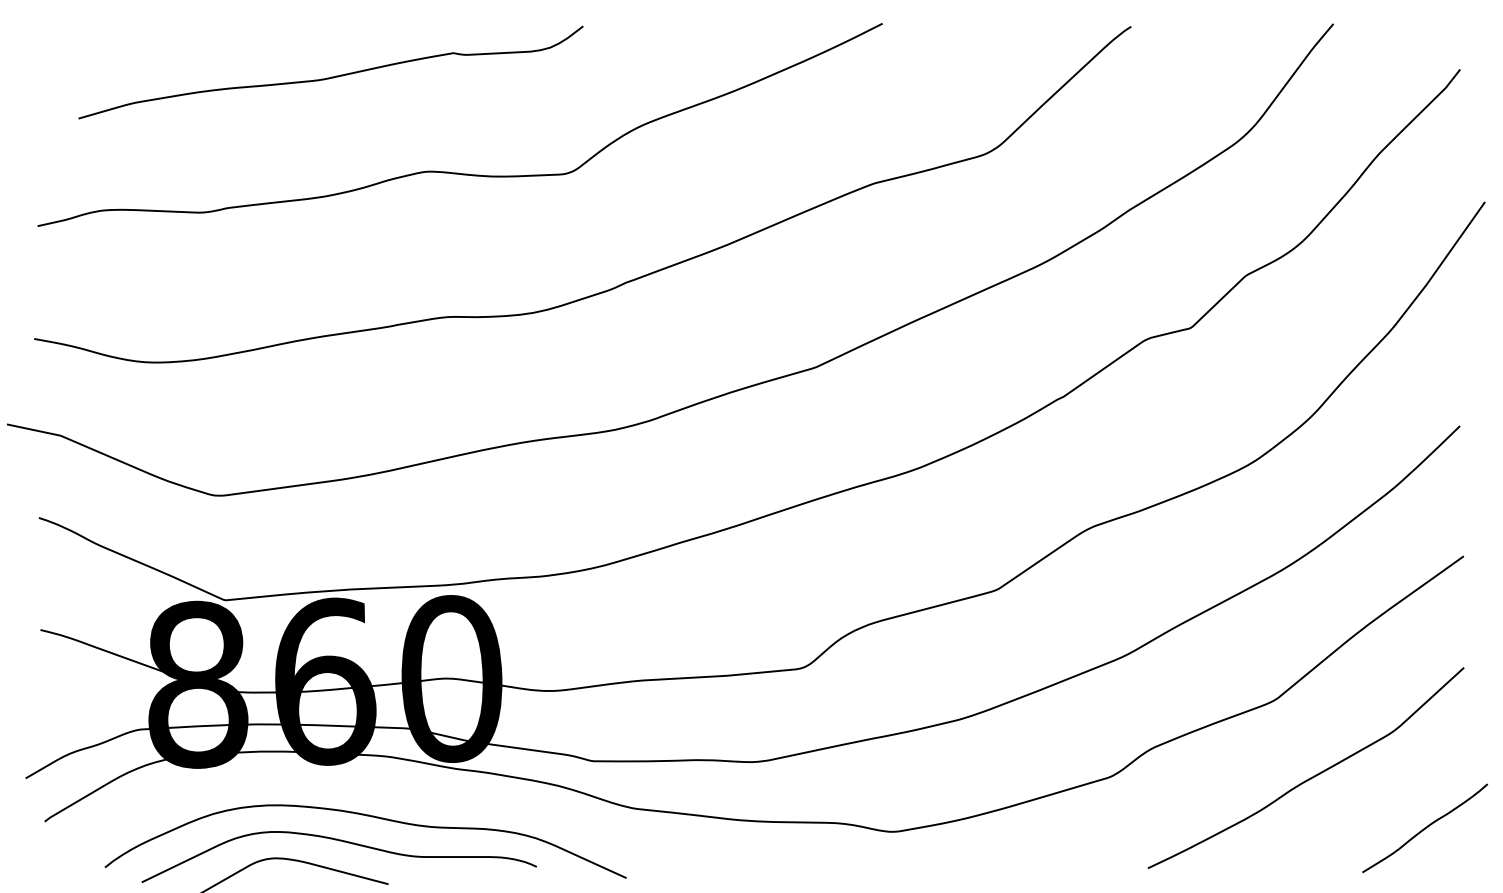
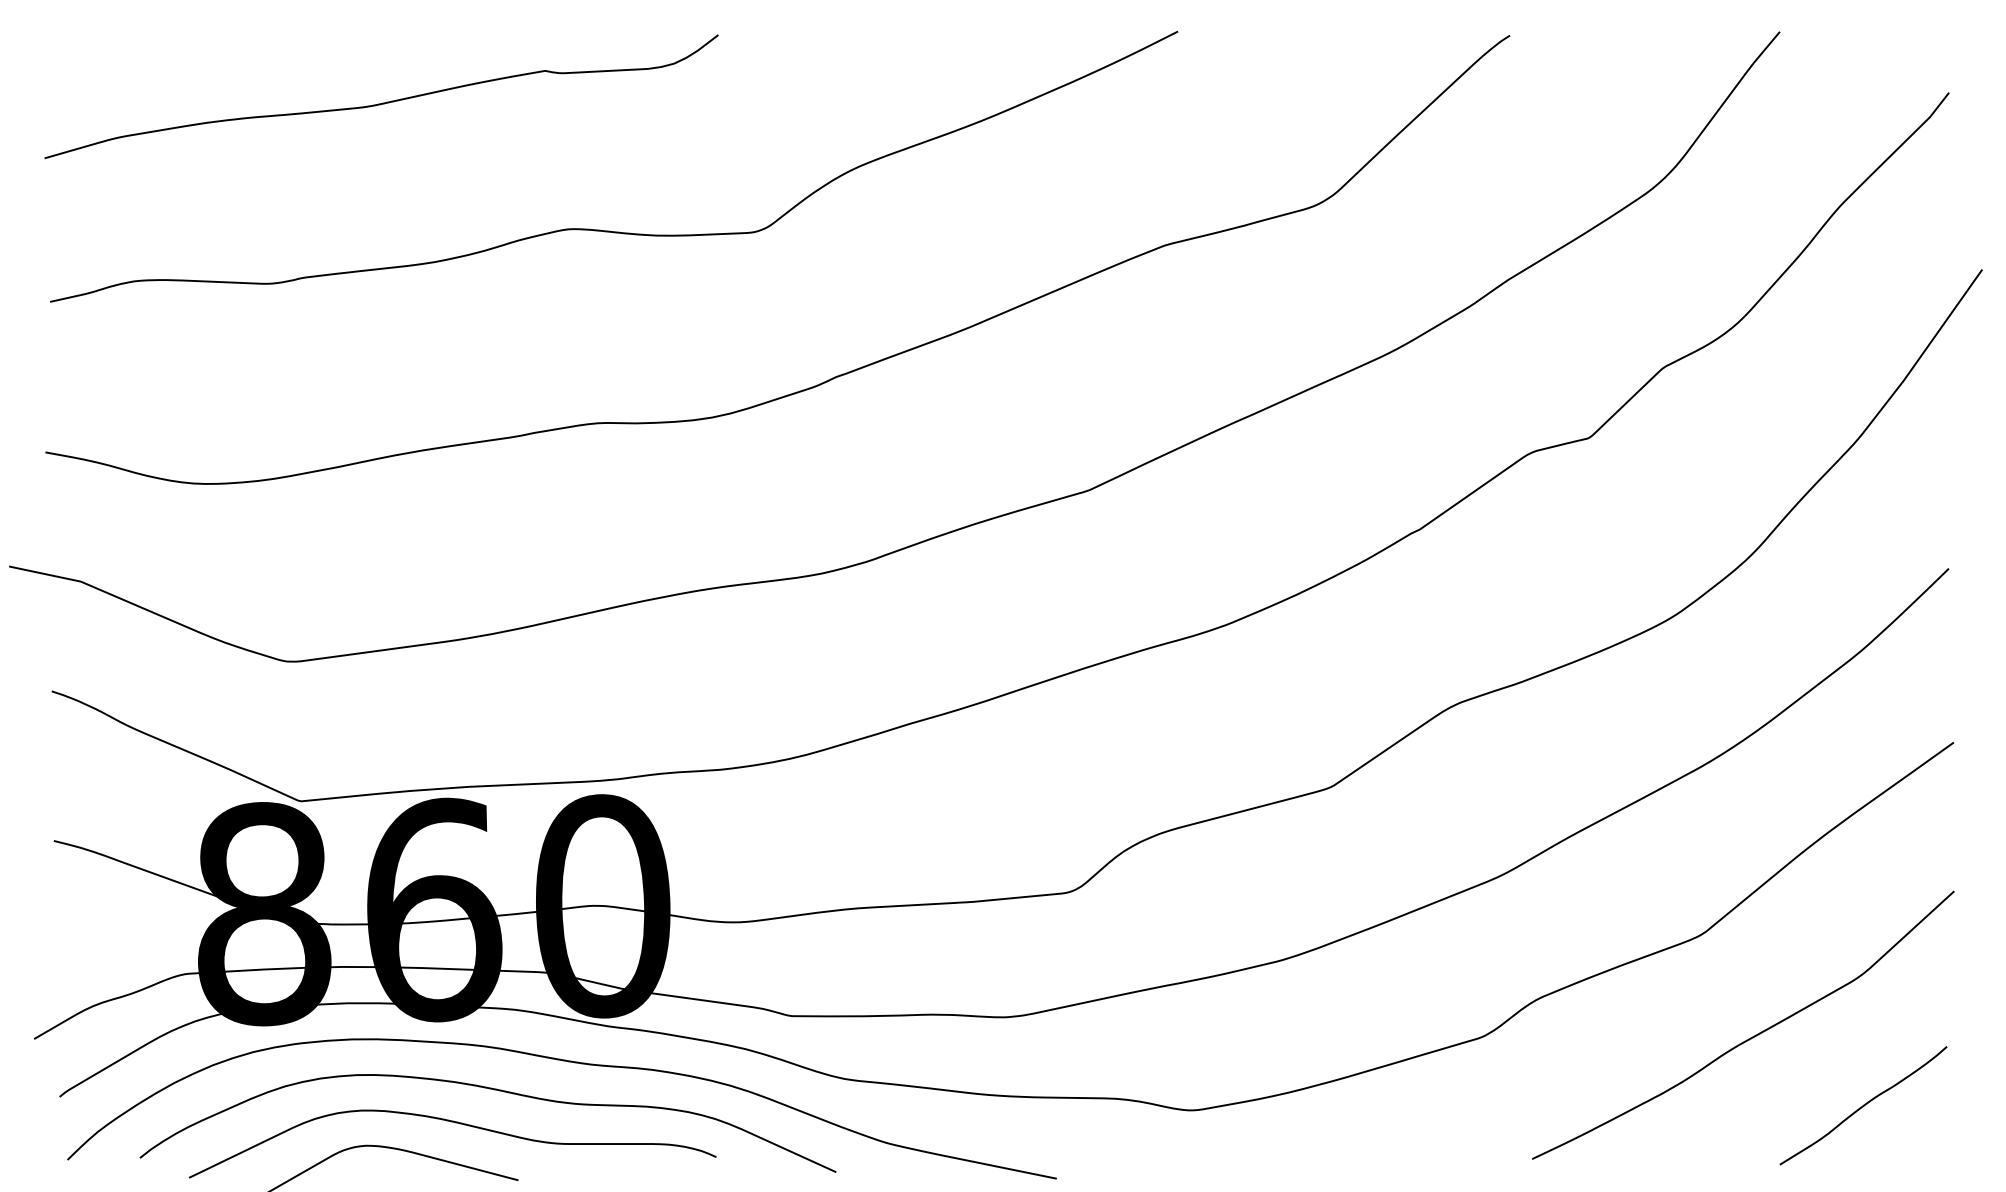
curve: (331, 76) -> (382, 102), moved
curve: (427, 796) -> (570, 1063), added
curve: (1425, 827) -> (1864, 1104), moved

